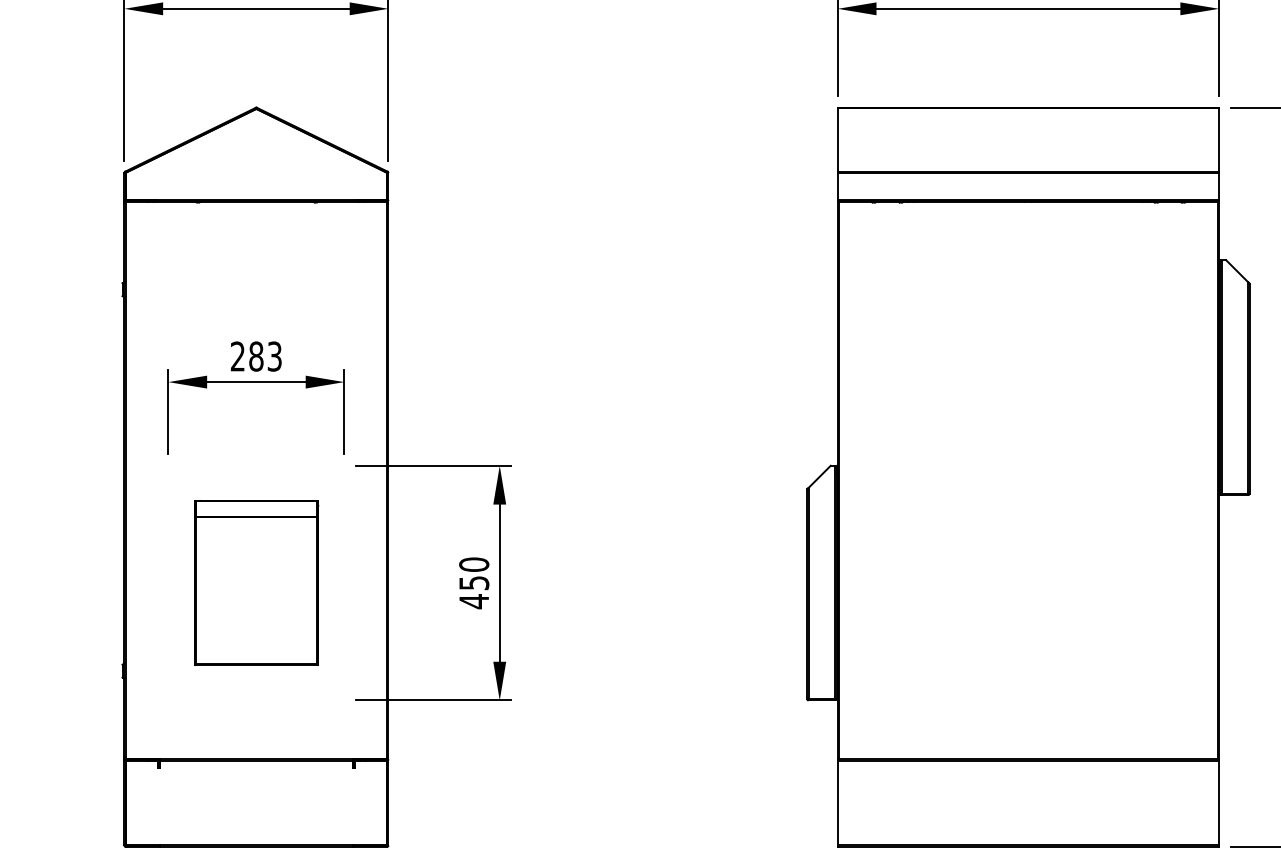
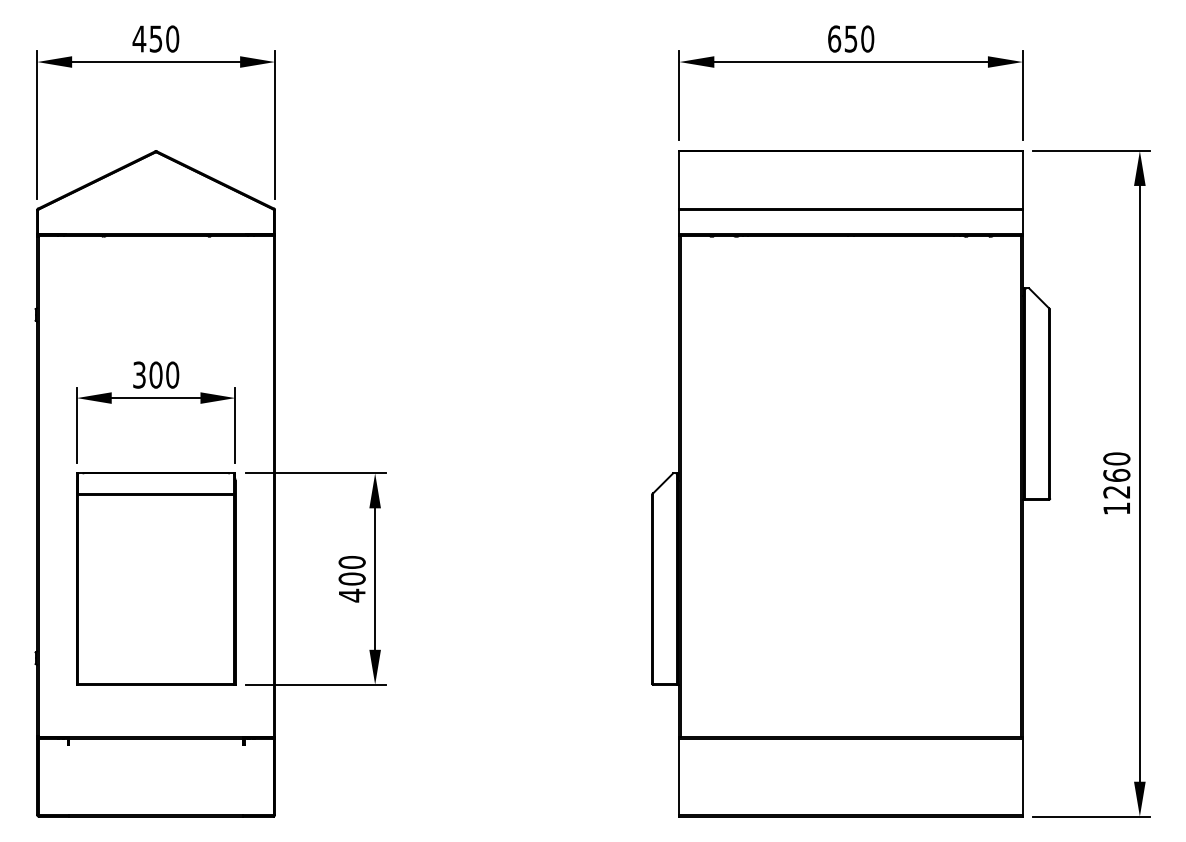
text: (256, 355) -> (156, 374), 283 -> 300
part: (256, 582) -> (156, 578), size x1.43
text: (473, 582) -> (351, 578), 450 -> 400

